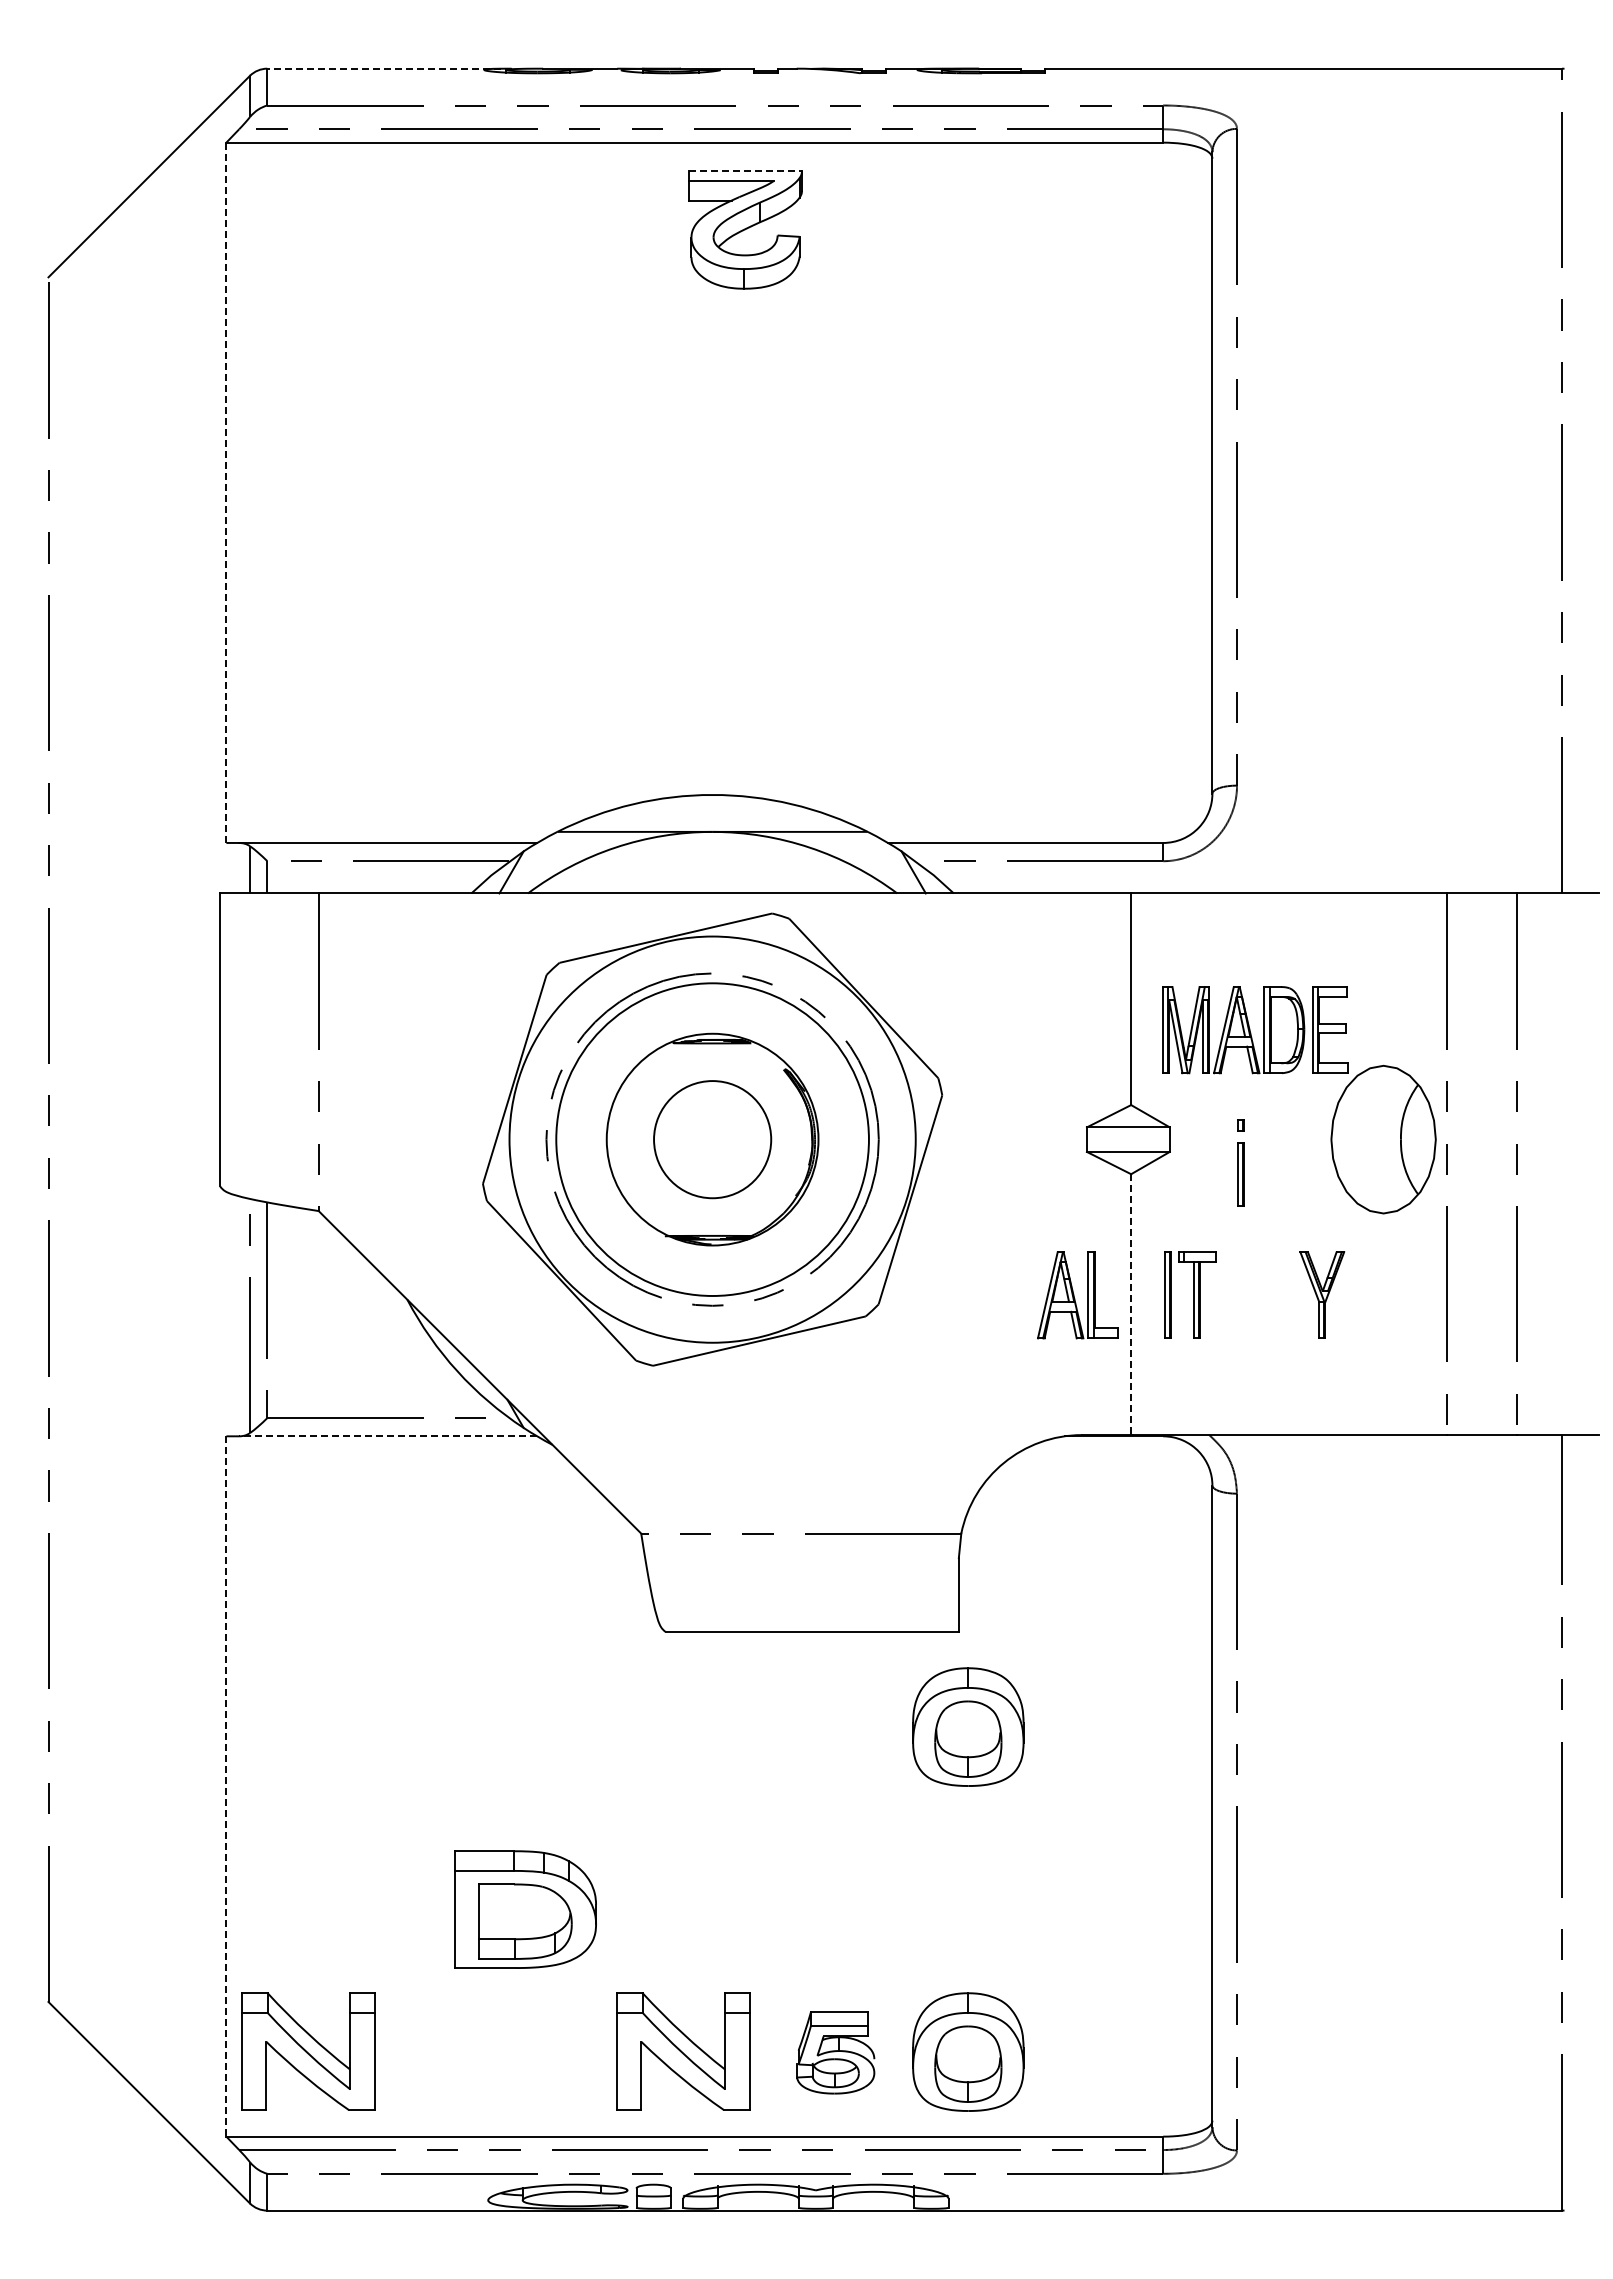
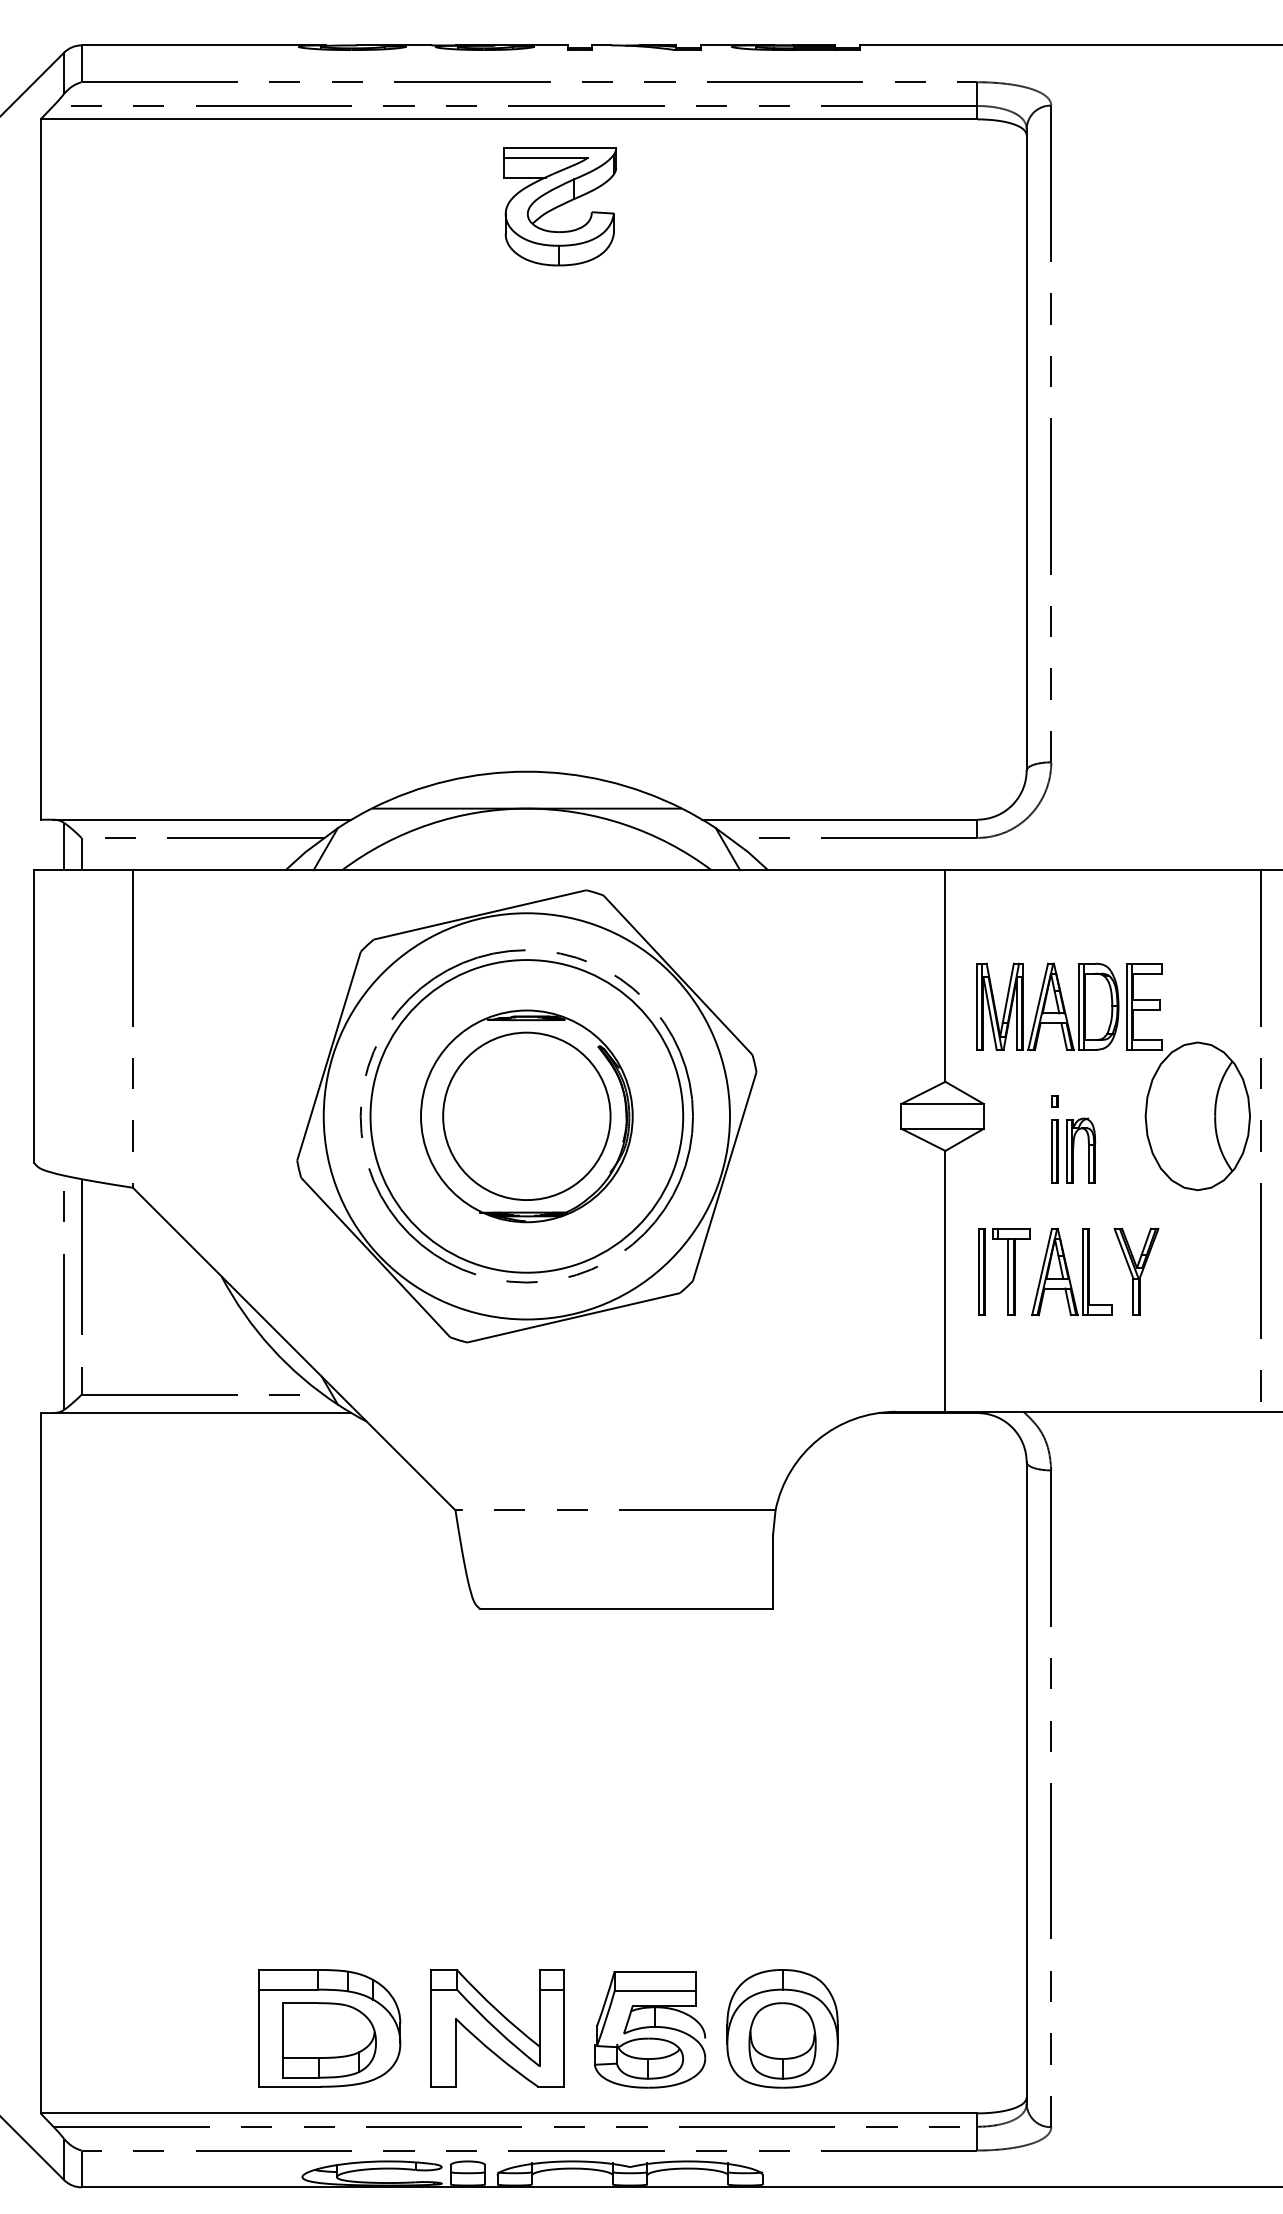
line: (388, 68) -> (202, 45), dashed -> solid
line: (746, 170) -> (560, 147), dashed -> solid
line: (226, 493) -> (40, 470), dashed -> solid
circle: (712, 1139) -> (526, 1116), size x1.43
part: (1259, 1173) -> (1073, 1150), added
part: (1077, 1295) -> (1071, 1272), moved
line: (1131, 1305) -> (945, 1282), dashed -> solid
line: (388, 1436) -> (202, 1413), dashed -> solid
part: (968, 1726) -> (782, 1703), removed
line: (226, 1786) -> (40, 1763), dashed -> solid
part: (525, 1909) -> (329, 2028), moved
part: (308, 2051) -> (122, 2028), removed
part: (835, 2052) -> (649, 2029), size x1.43

